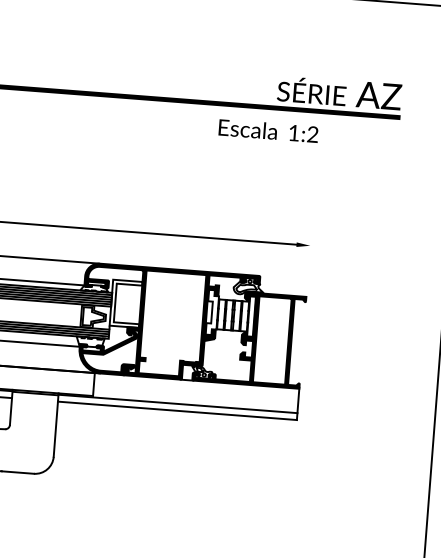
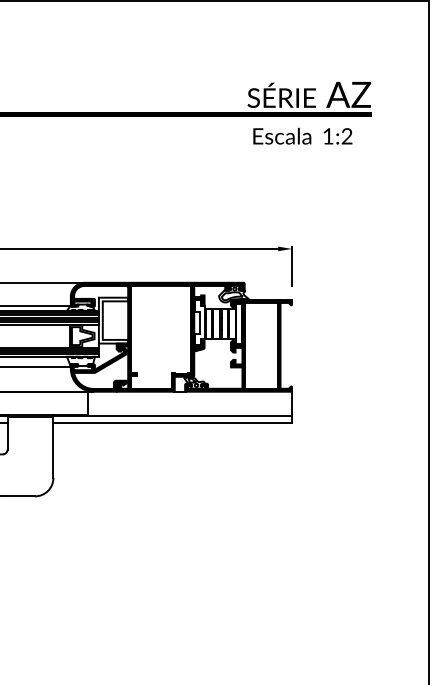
text: (268, 130) -> (302, 135), moved
line: (309, 263) -> (292, 266), added

